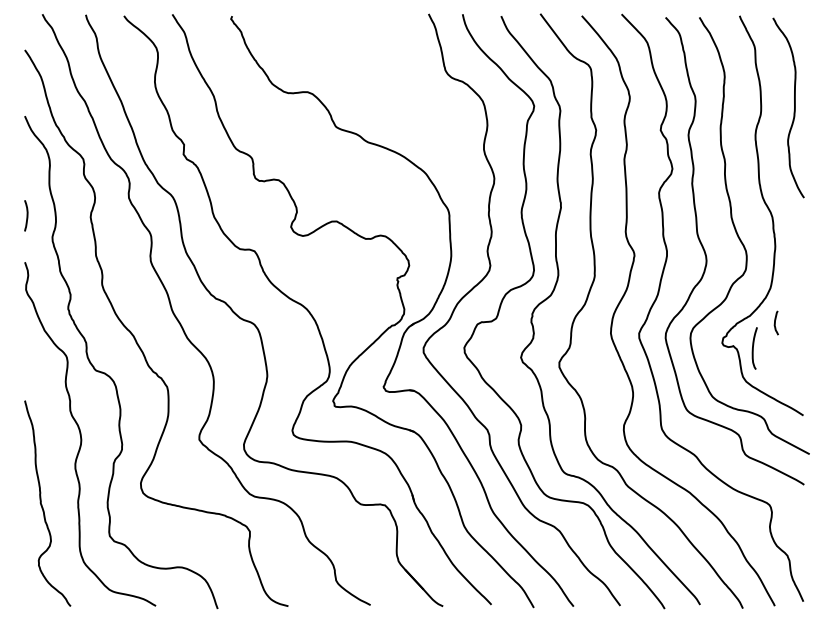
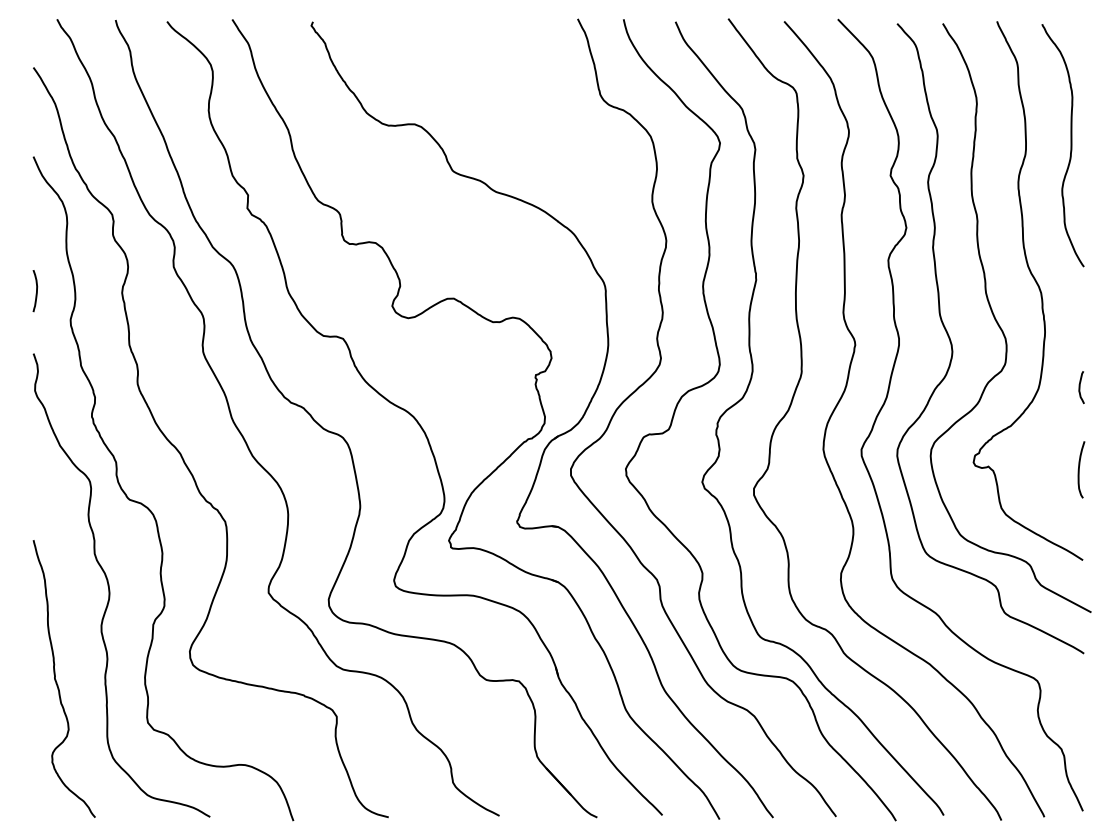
curve: (775, 322) -> (1080, 387), moved
curve: (753, 348) -> (1079, 469), moved

